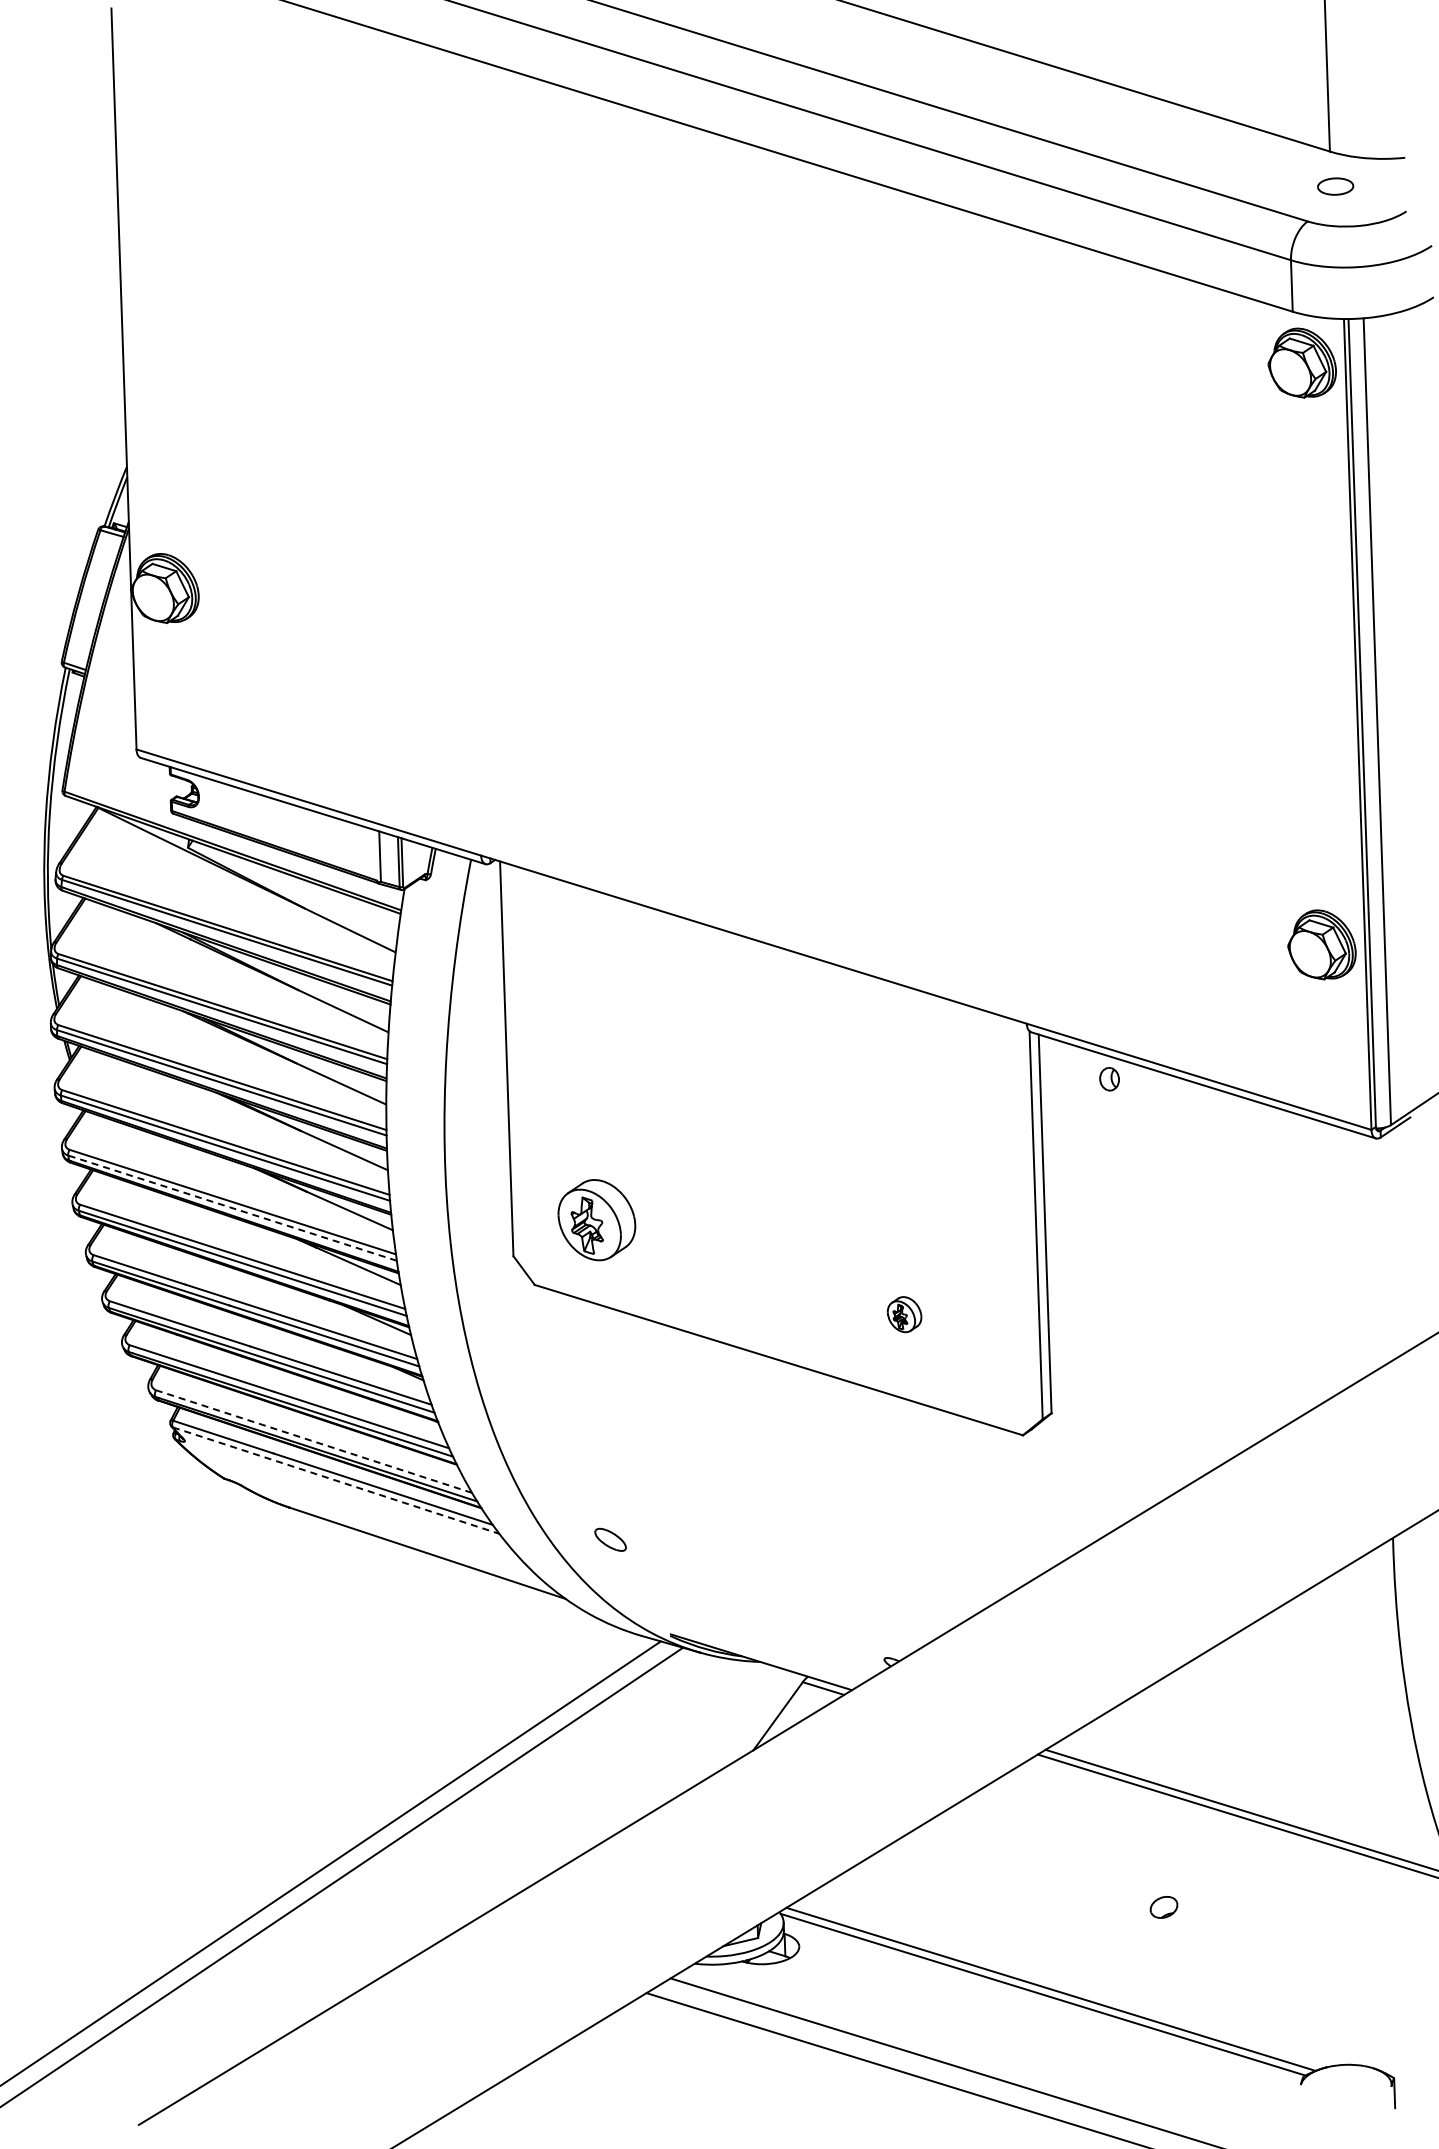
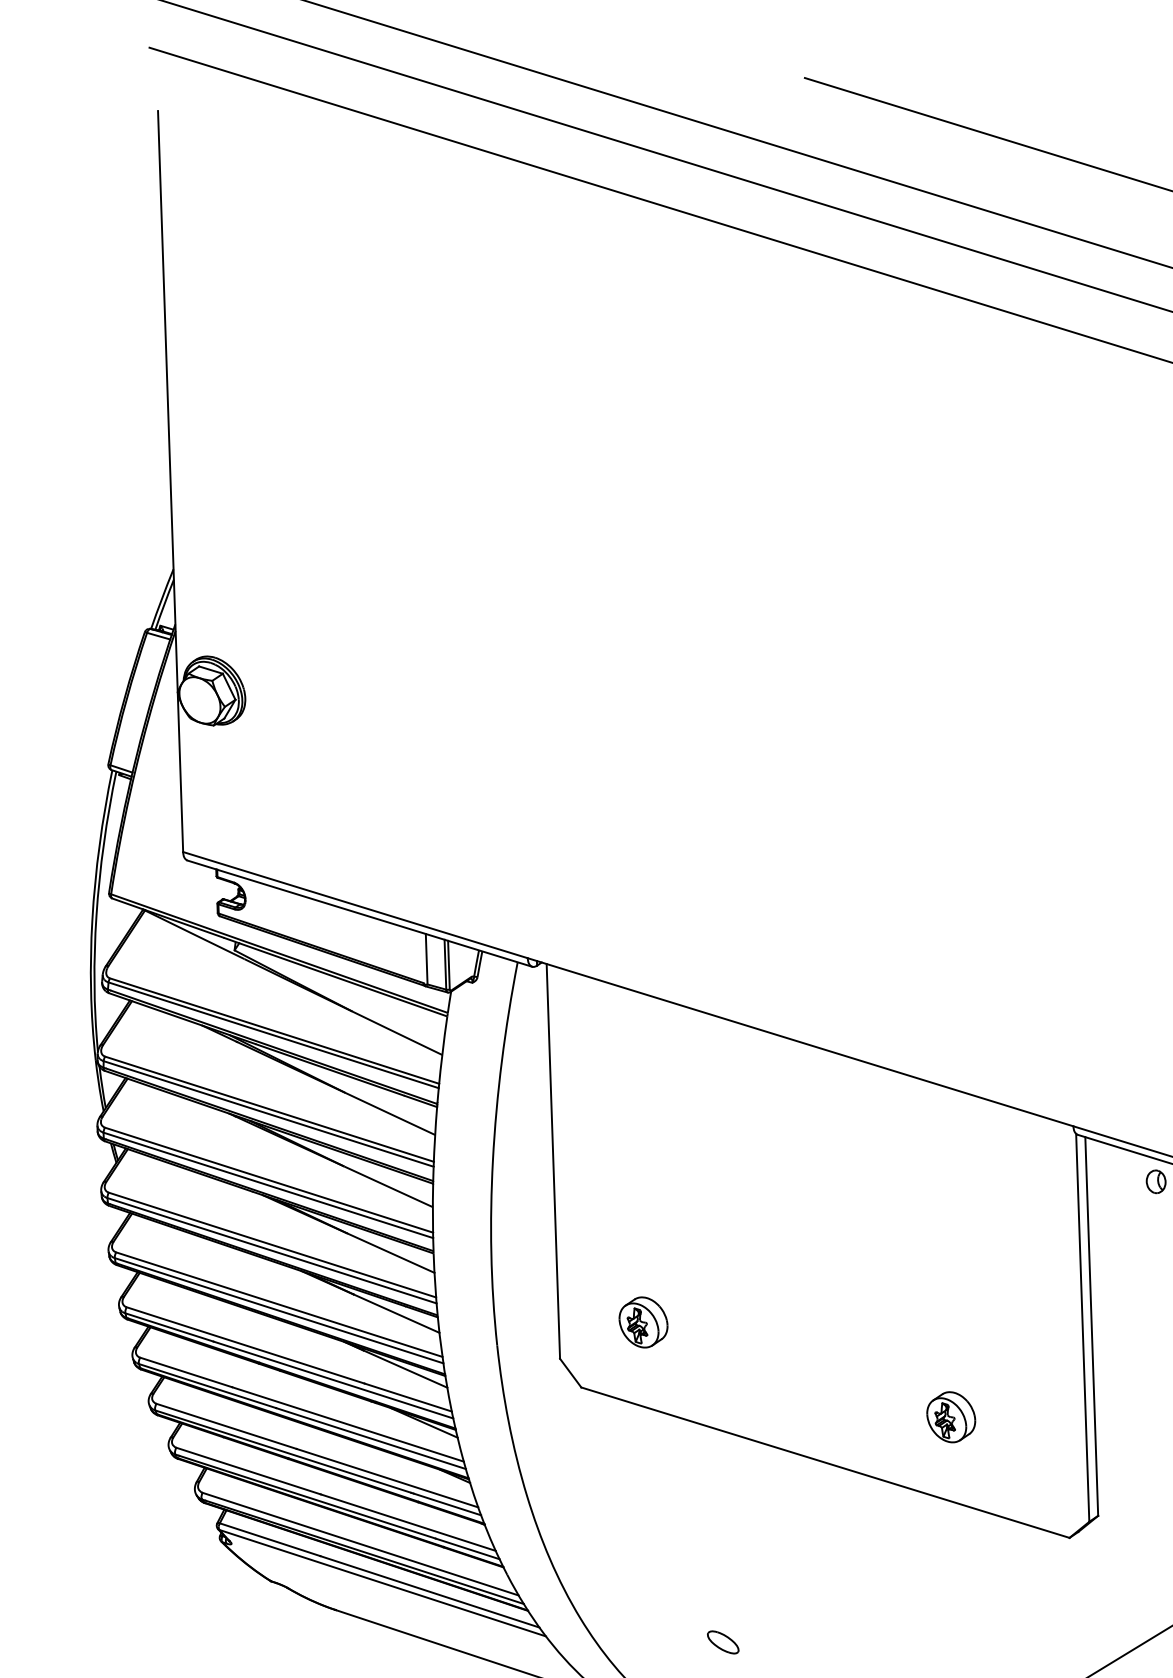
line: (232, 1208) -> (279, 1311), dashed -> solid
part: (596, 1219) -> (643, 1322), size x0.62
part: (904, 1314) -> (951, 1417), size x1.43
line: (313, 1441) -> (360, 1544), dashed -> solid
line: (336, 1480) -> (383, 1583), dashed -> solid
part: (610, 1539) -> (723, 1642), moved

